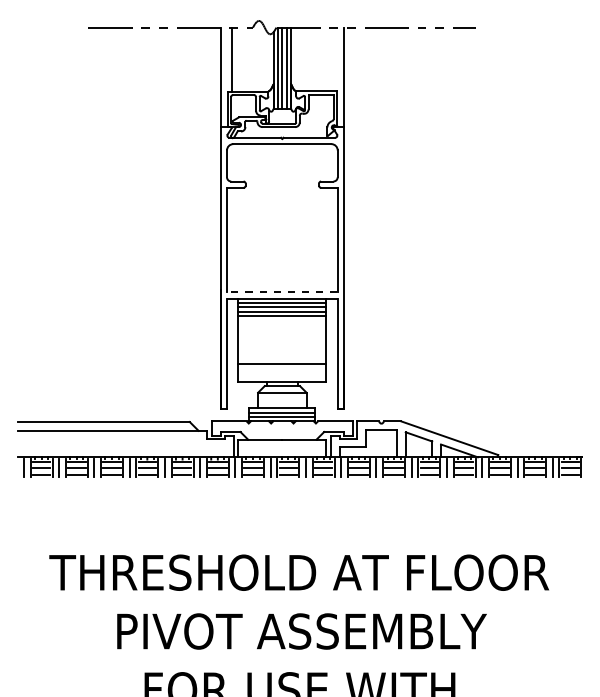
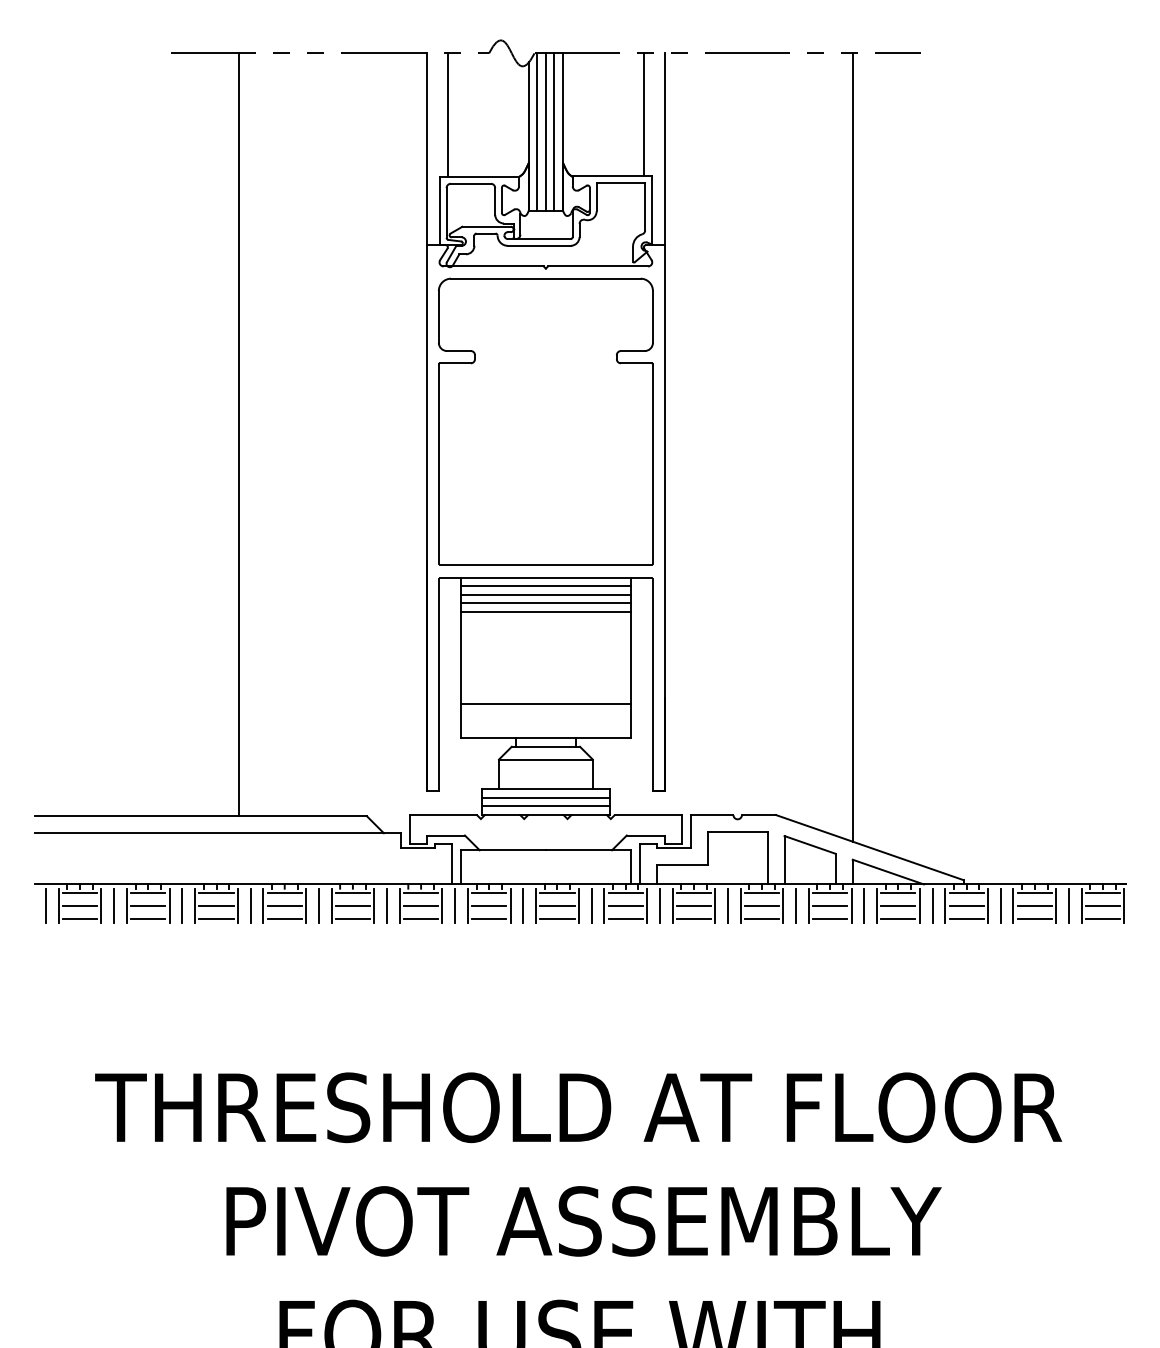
line: (333, 59) -> (644, 115), added
line: (123, 224) -> (238, 434), added
line: (441, 231) -> (853, 447), added
line: (282, 292) -> (546, 565), dashed -> solid

